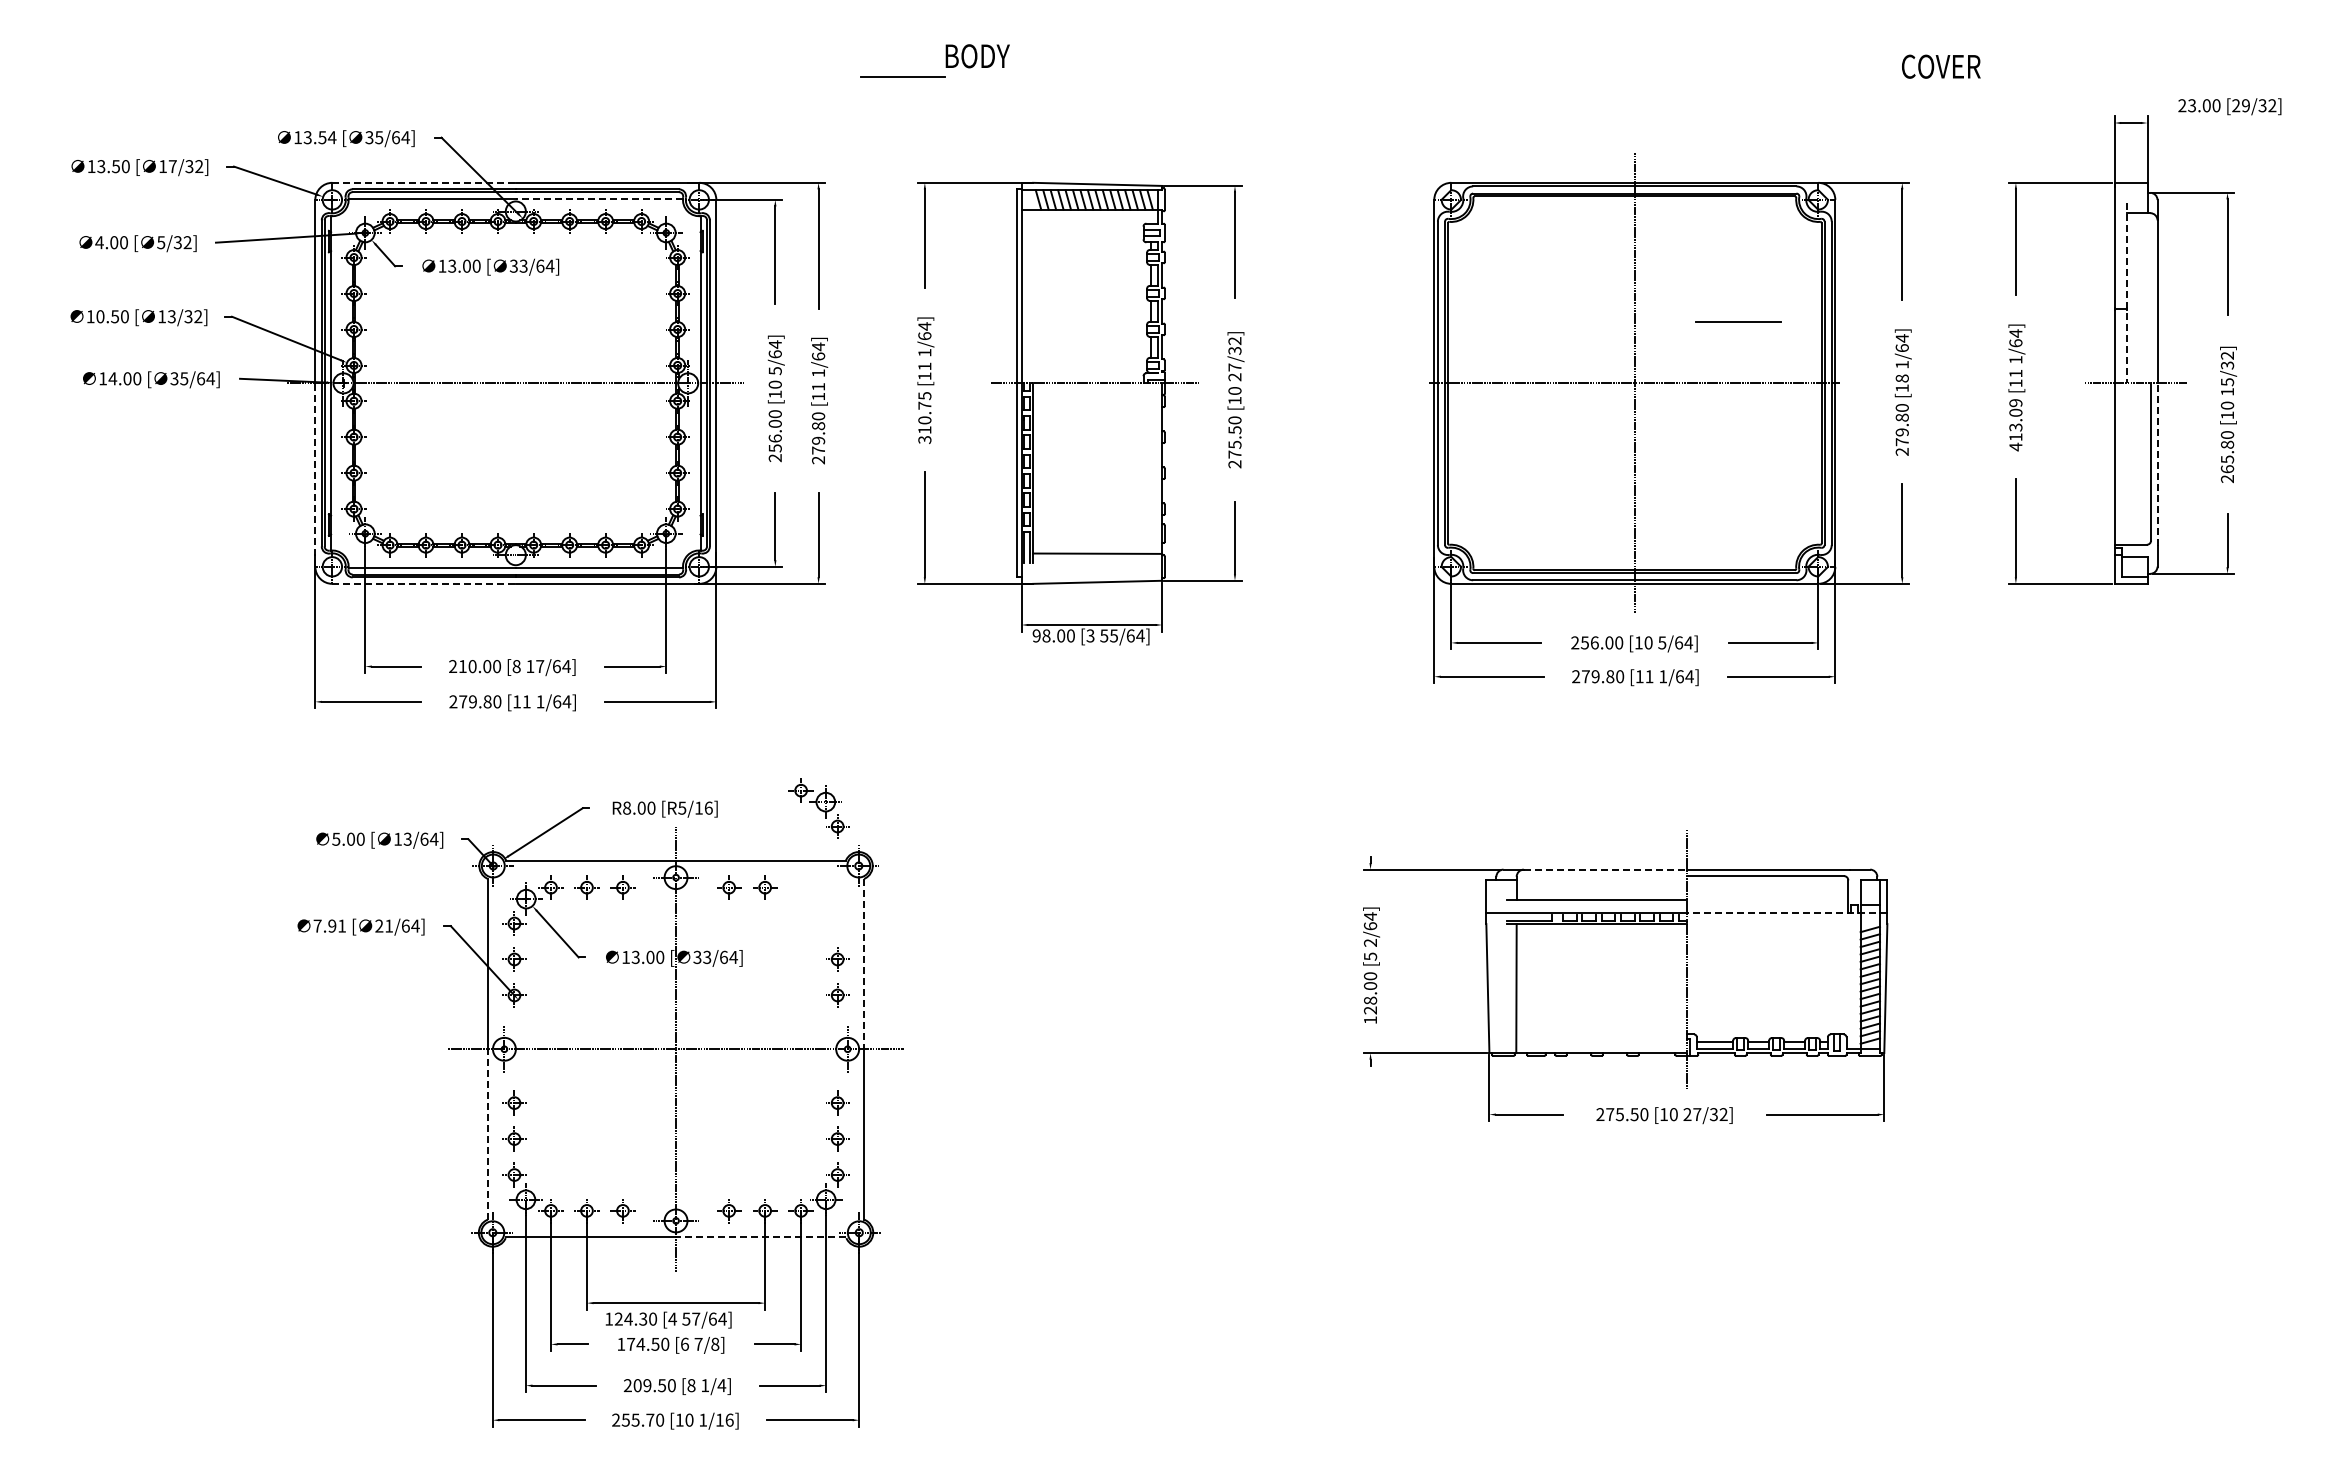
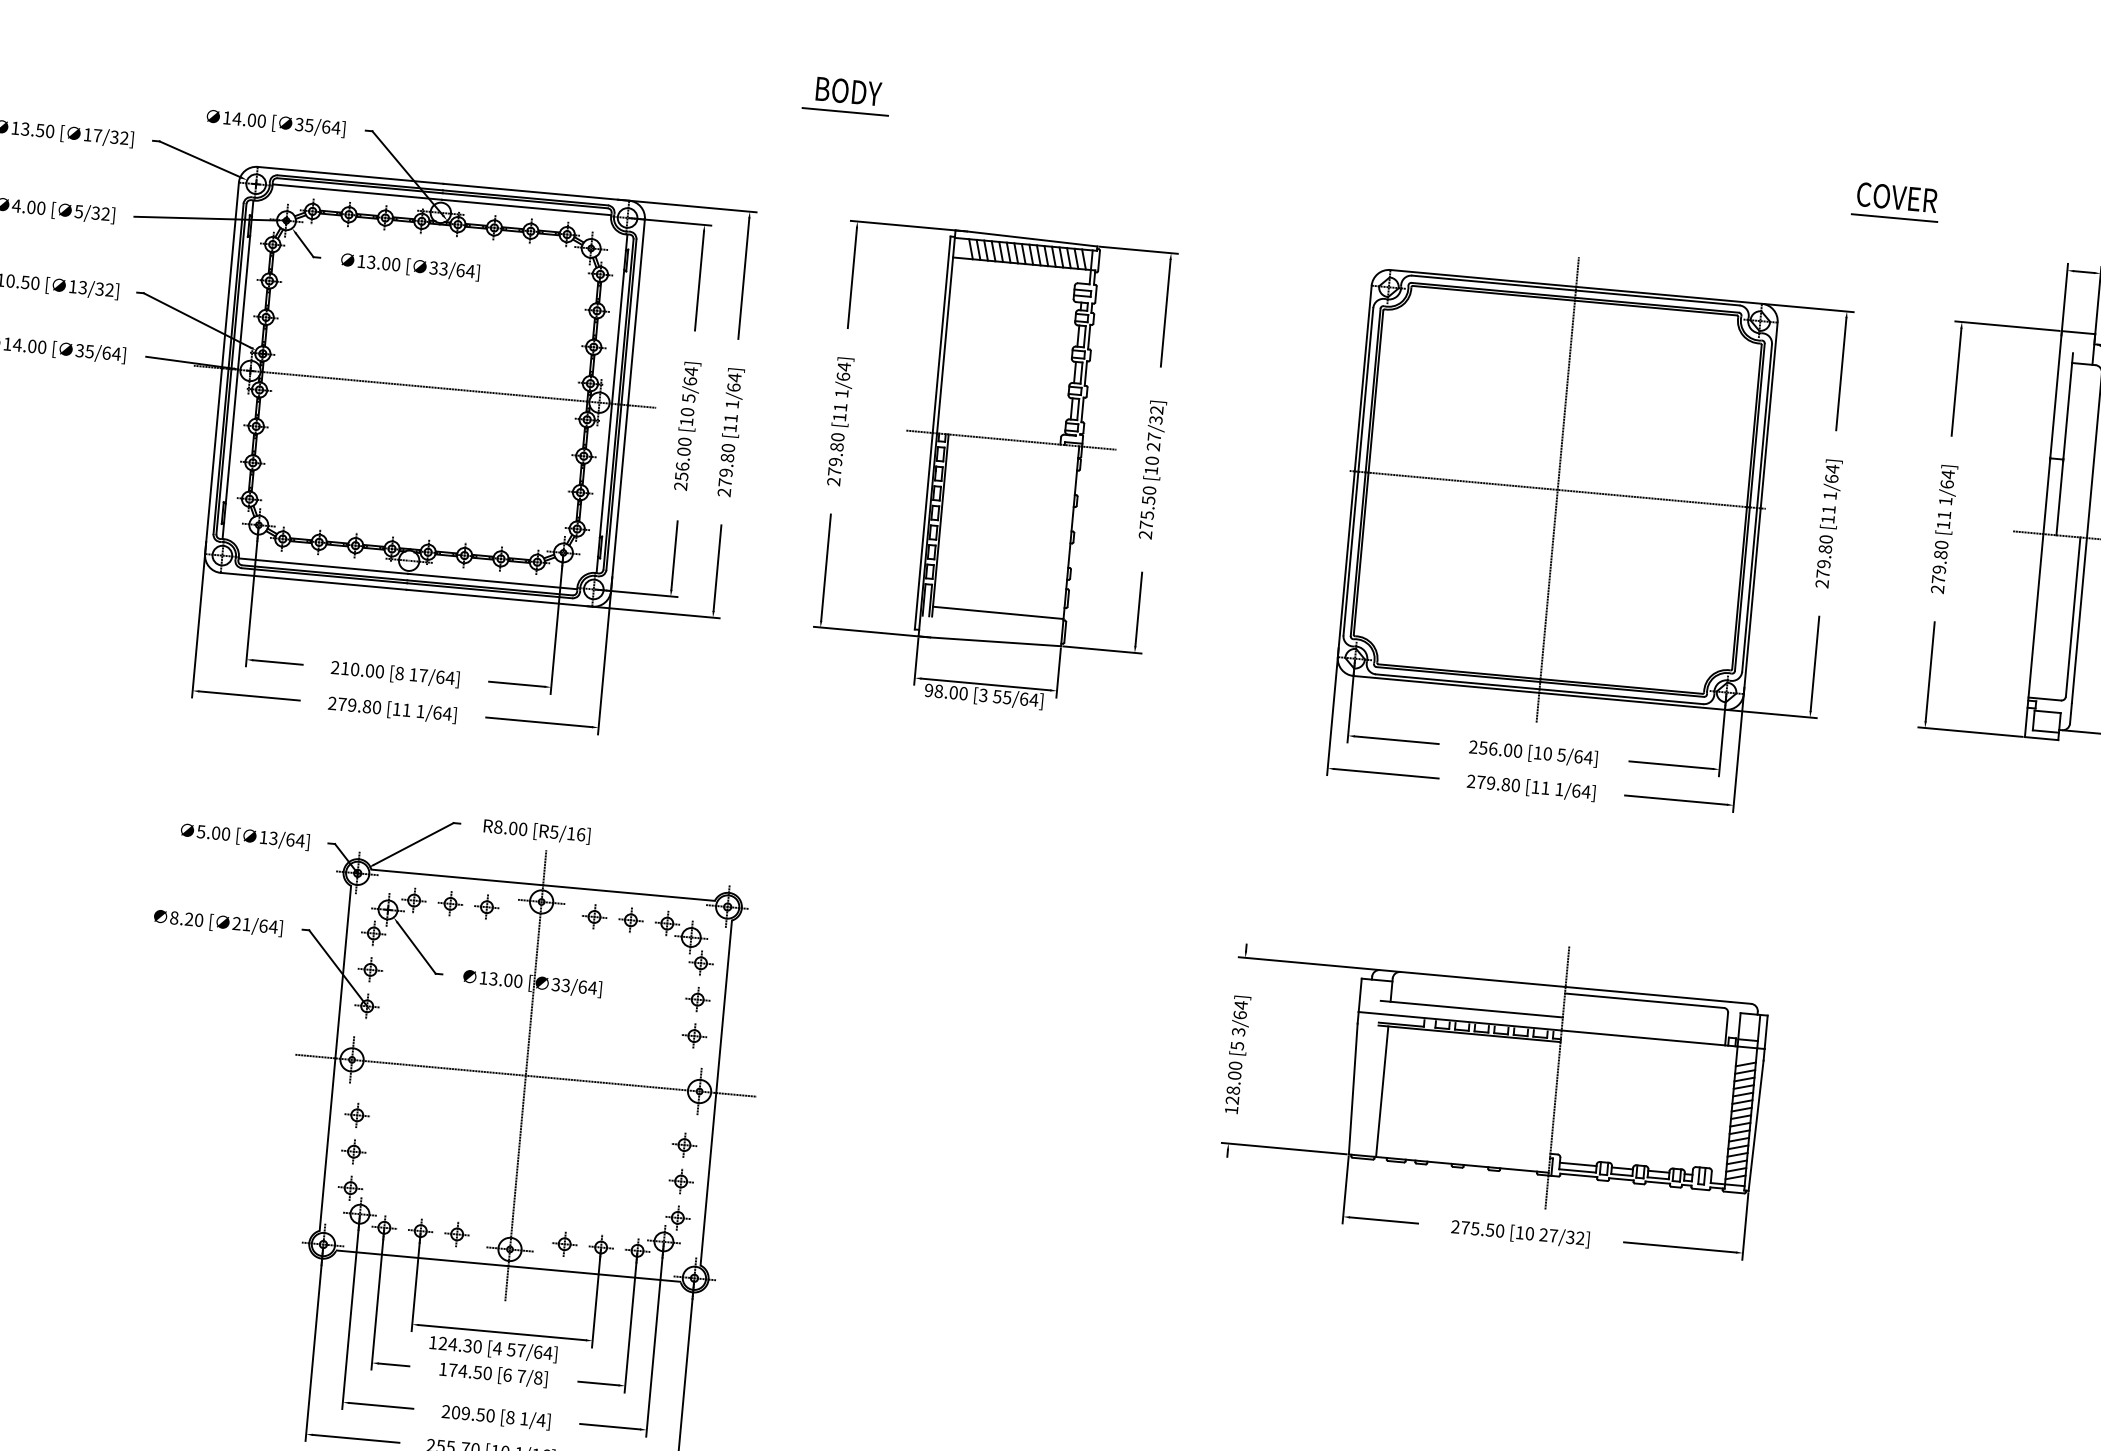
text: (977, 56) -> (848, 91), moved
text: (319, 137) -> (248, 119), 13.54 -> 14.00
line: (424, 182) -> (351, 175), dashed -> solid
line: (599, 198) -> (526, 207), dashed -> solid
line: (2127, 293) -> (2064, 444), dashed -> solid
line: (1738, 321) -> (1894, 217), moved
text: (1901, 378) -> (1828, 509), [18 -> [11
text: (924, 418) -> (835, 460), 310.75 -> 279.80
text: (2015, 425) -> (1939, 567), 413.09 -> 279.80
line: (2157, 464) -> (2079, 620), dashed -> solid
line: (315, 475) -> (213, 461), dashed -> solid
line: (424, 583) -> (314, 581), dashed -> solid
part: (818, 808) -> (683, 943), moved
line: (1605, 869) -> (1483, 979), dashed -> solid
line: (1786, 912) -> (1662, 1039), dashed -> solid
text: (329, 925) -> (186, 918), 7.91 -> 8.20
text: (1370, 942) -> (1238, 1031), 2/64] -> 3/64]
line: (864, 964) -> (724, 1007), dashed -> solid
line: (487, 1133) -> (327, 1143), dashed -> solid
line: (760, 1237) -> (593, 1274), dashed -> solid

